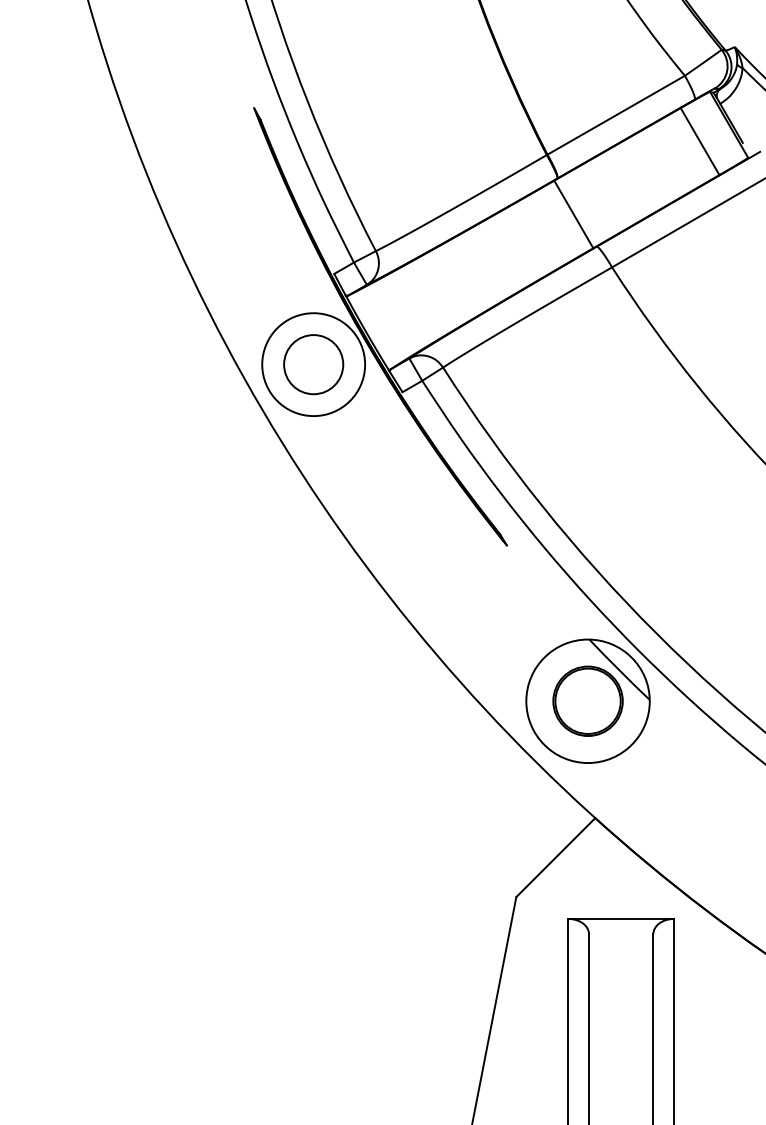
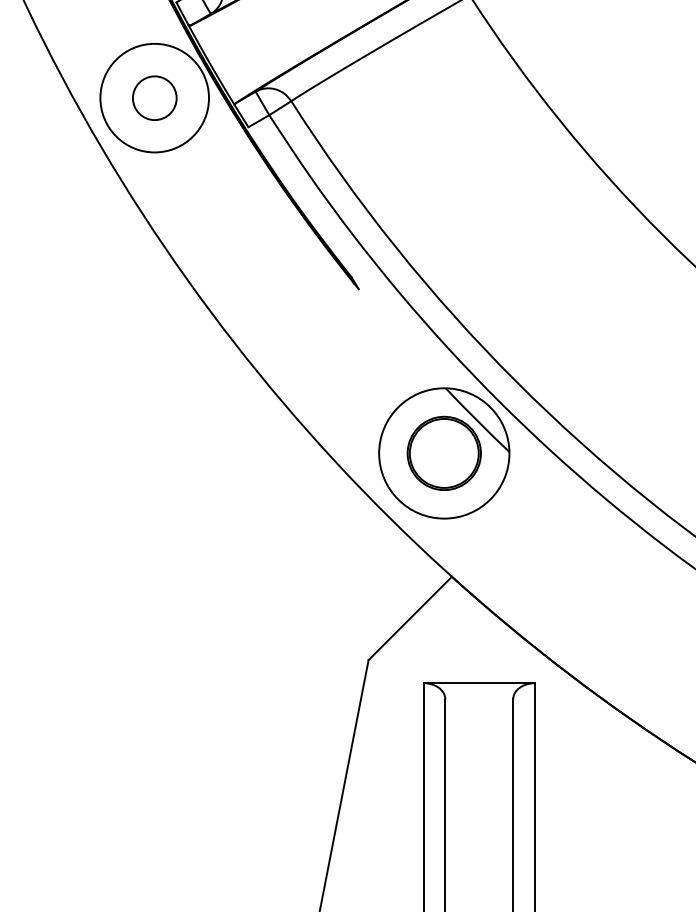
circle: (313, 364) -> (154, 97), size x0.7

